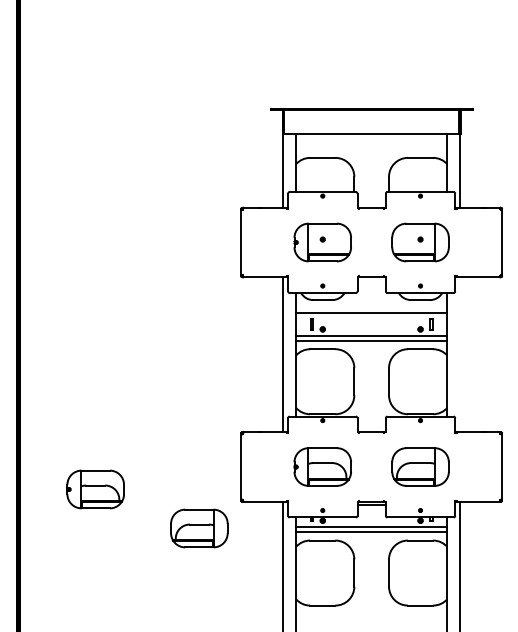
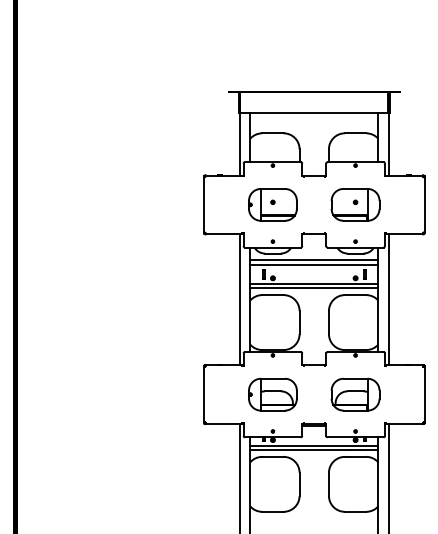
line: (371, 308) -> (314, 260), added
line: (459, 354) -> (388, 299), added
part: (95, 489) -> (80, 413), removed
part: (199, 528) -> (168, 446), removed

